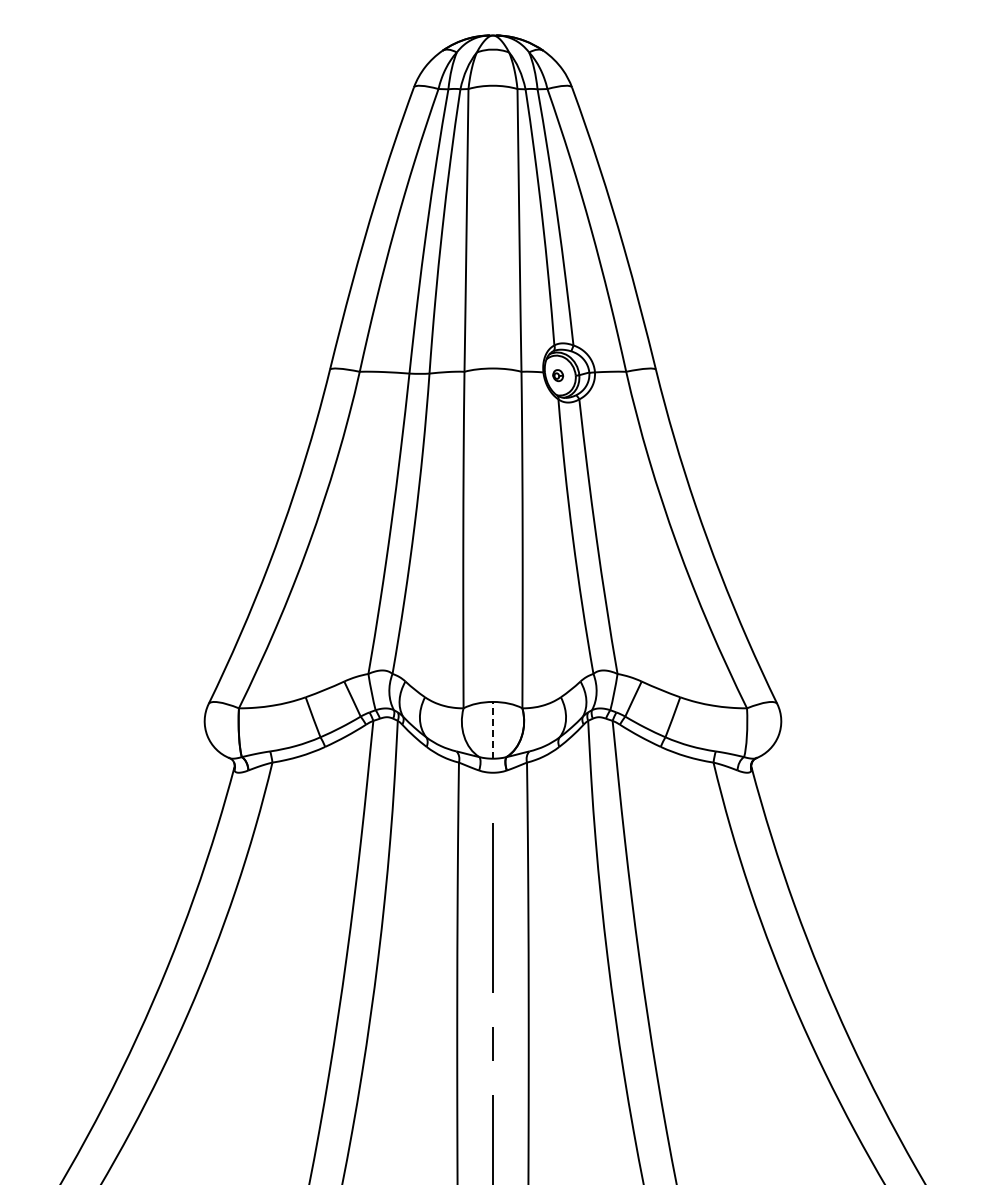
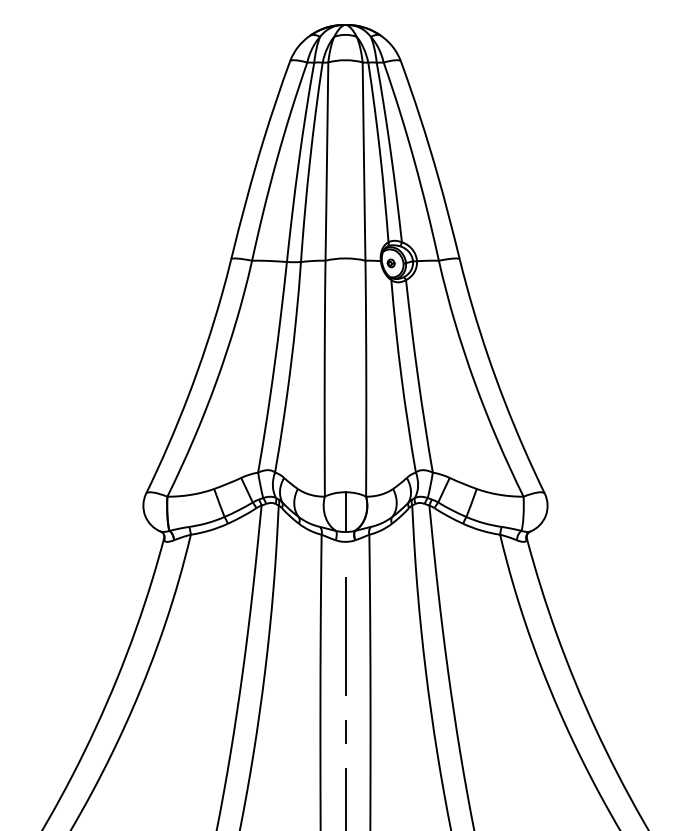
line: (492, 729) -> (345, 511), dashed -> solid

